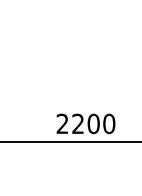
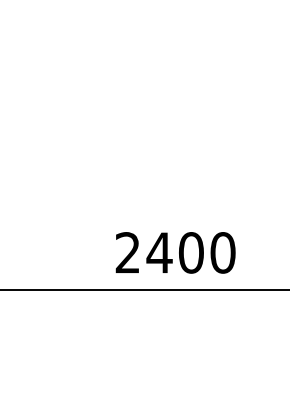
text: (77, 123) -> (158, 252), 2200 -> 2400

